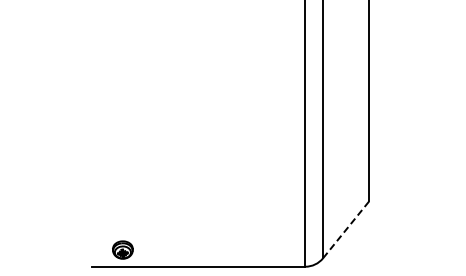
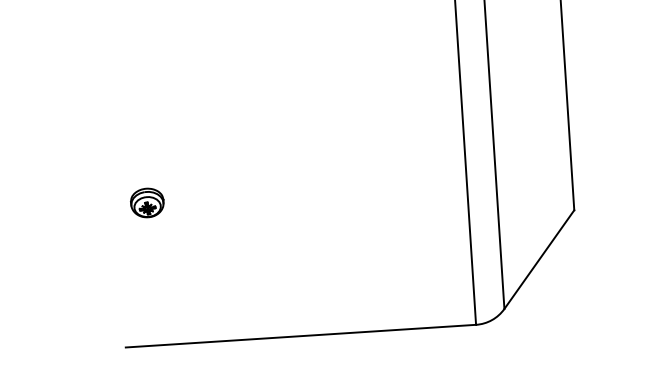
line: (346, 229) -> (539, 259), dashed -> solid
part: (122, 249) -> (146, 202), moved

